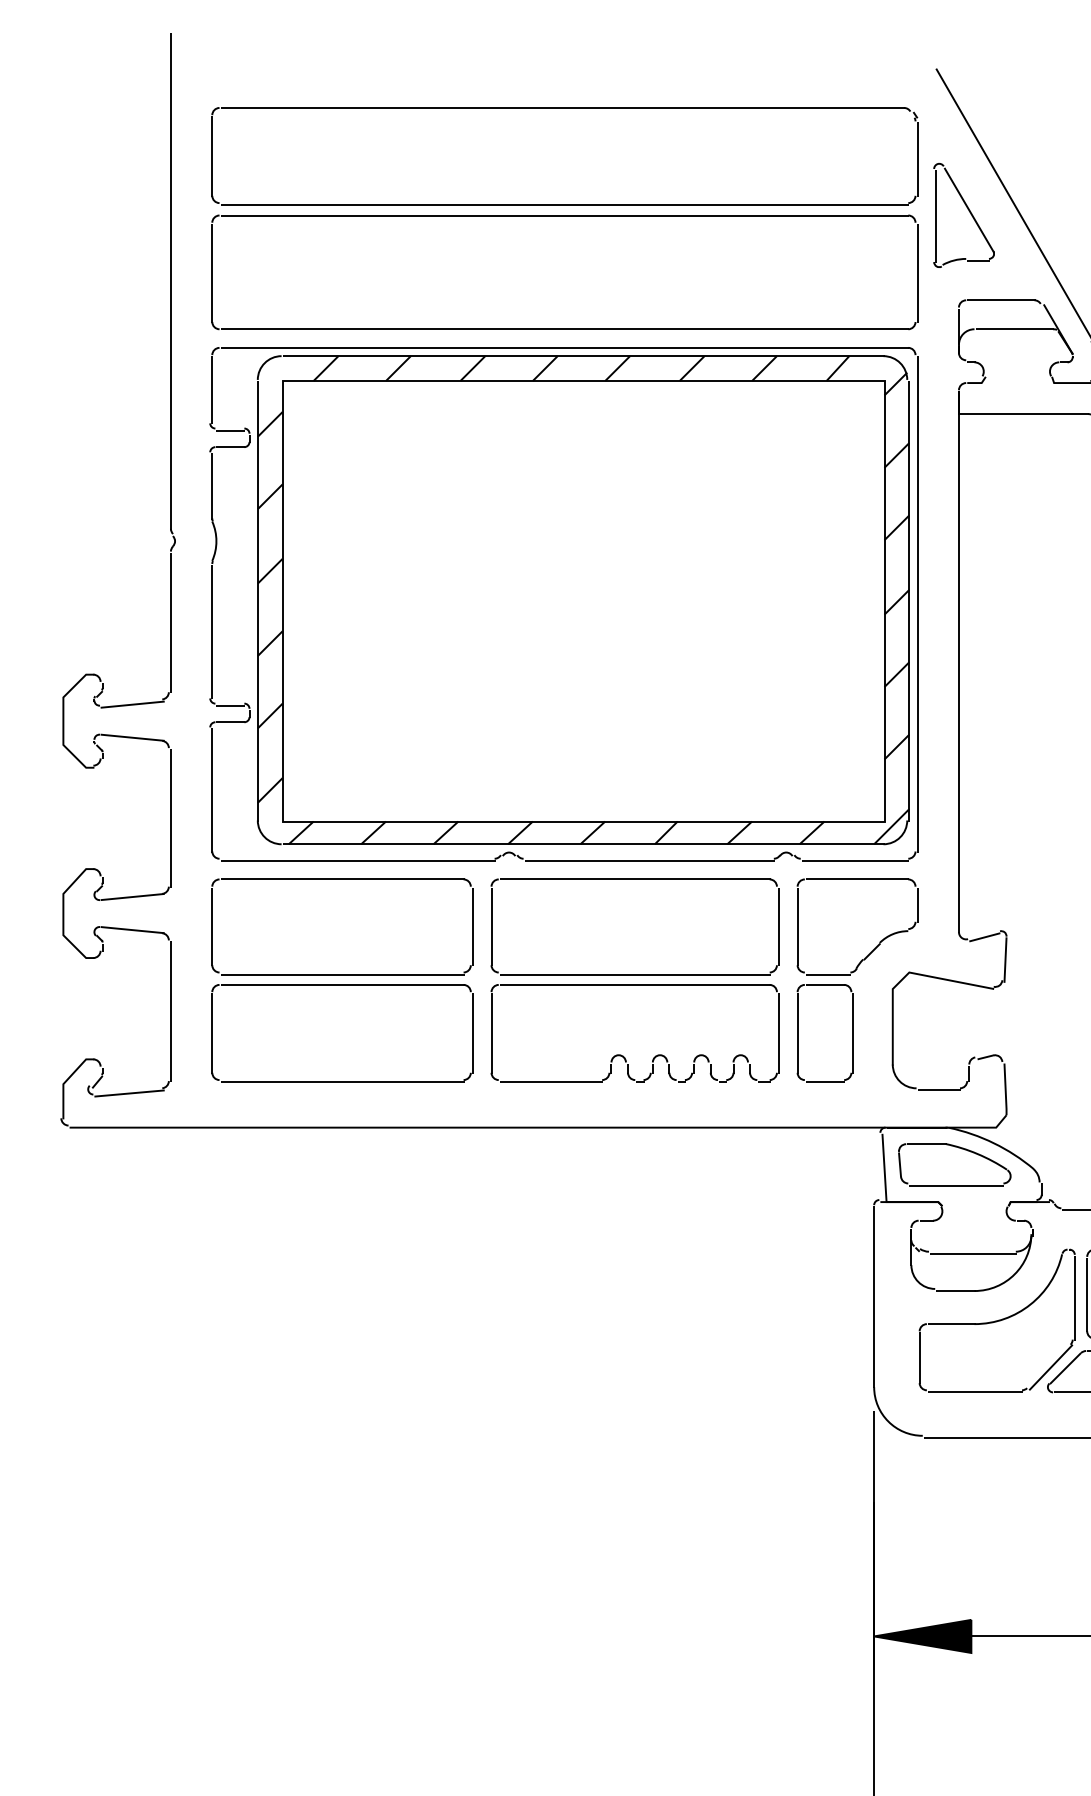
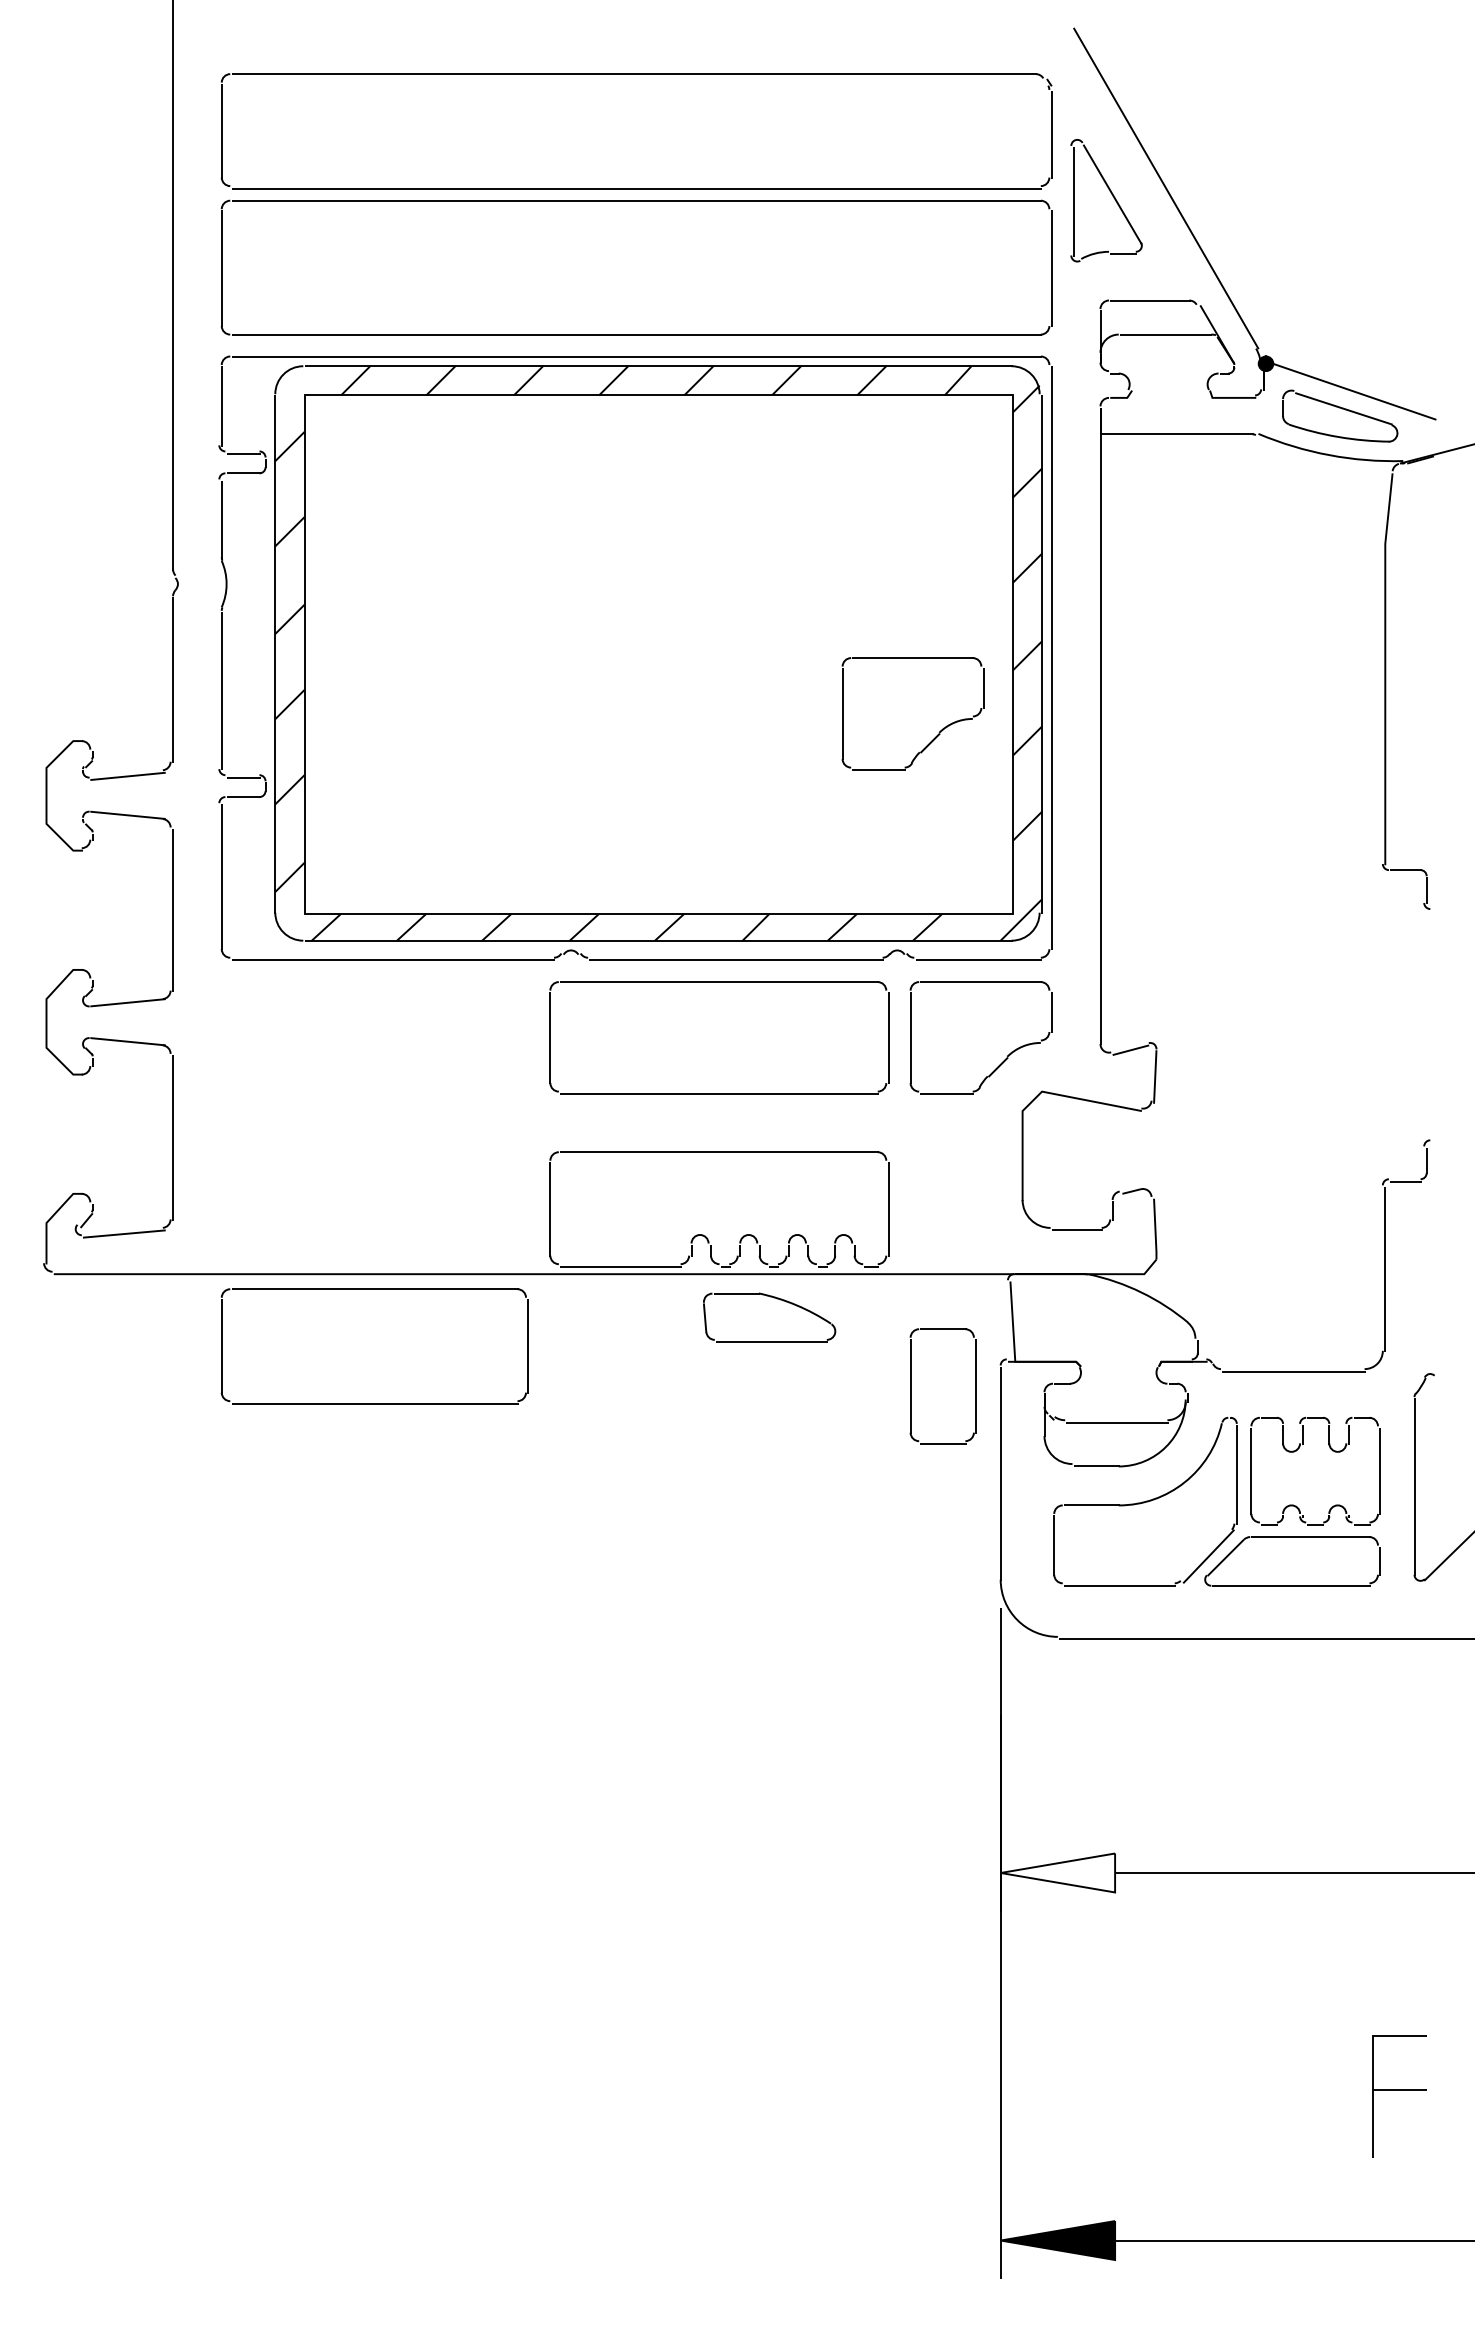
part: (822, 666) -> (939, 731), added
part: (342, 879) -> (374, 982), removed
part: (342, 985) -> (374, 1289), moved
part: (798, 1033) -> (911, 1386), moved
part: (623, 1055) -> (705, 1235), moved
part: (958, 1148) -> (774, 1298), moved
fill: (922, 1636) -> (1057, 1872), removed

